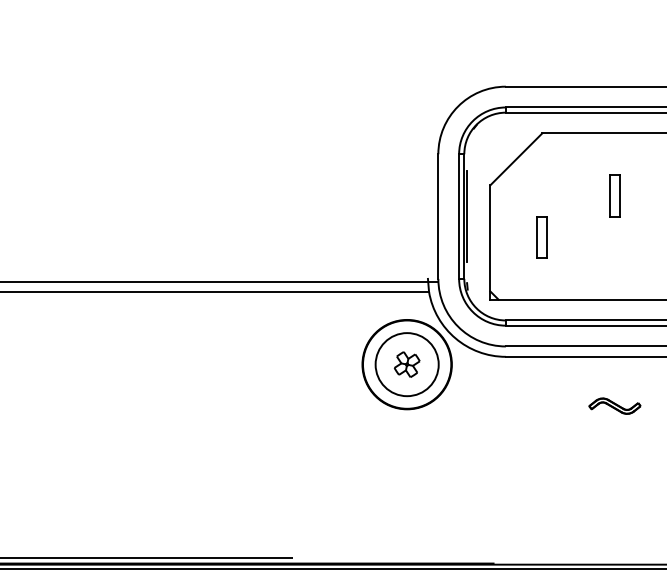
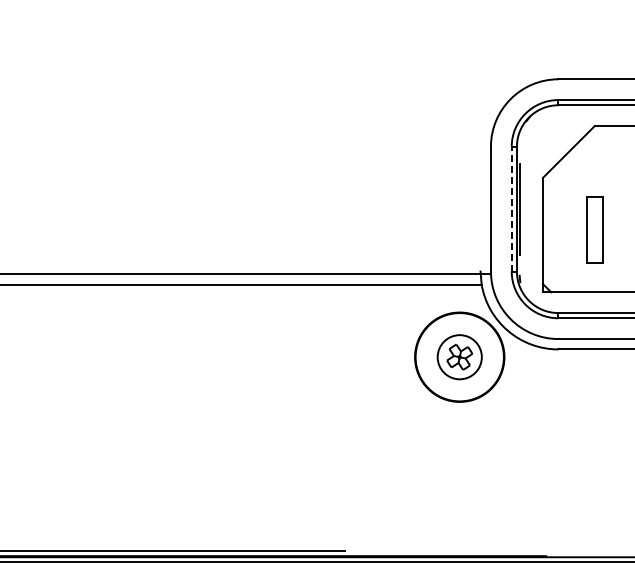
line: (459, 216) -> (512, 209), solid -> dashed
part: (541, 237) -> (594, 230), size x1.6
circle: (406, 364) -> (459, 357), size x0.7

